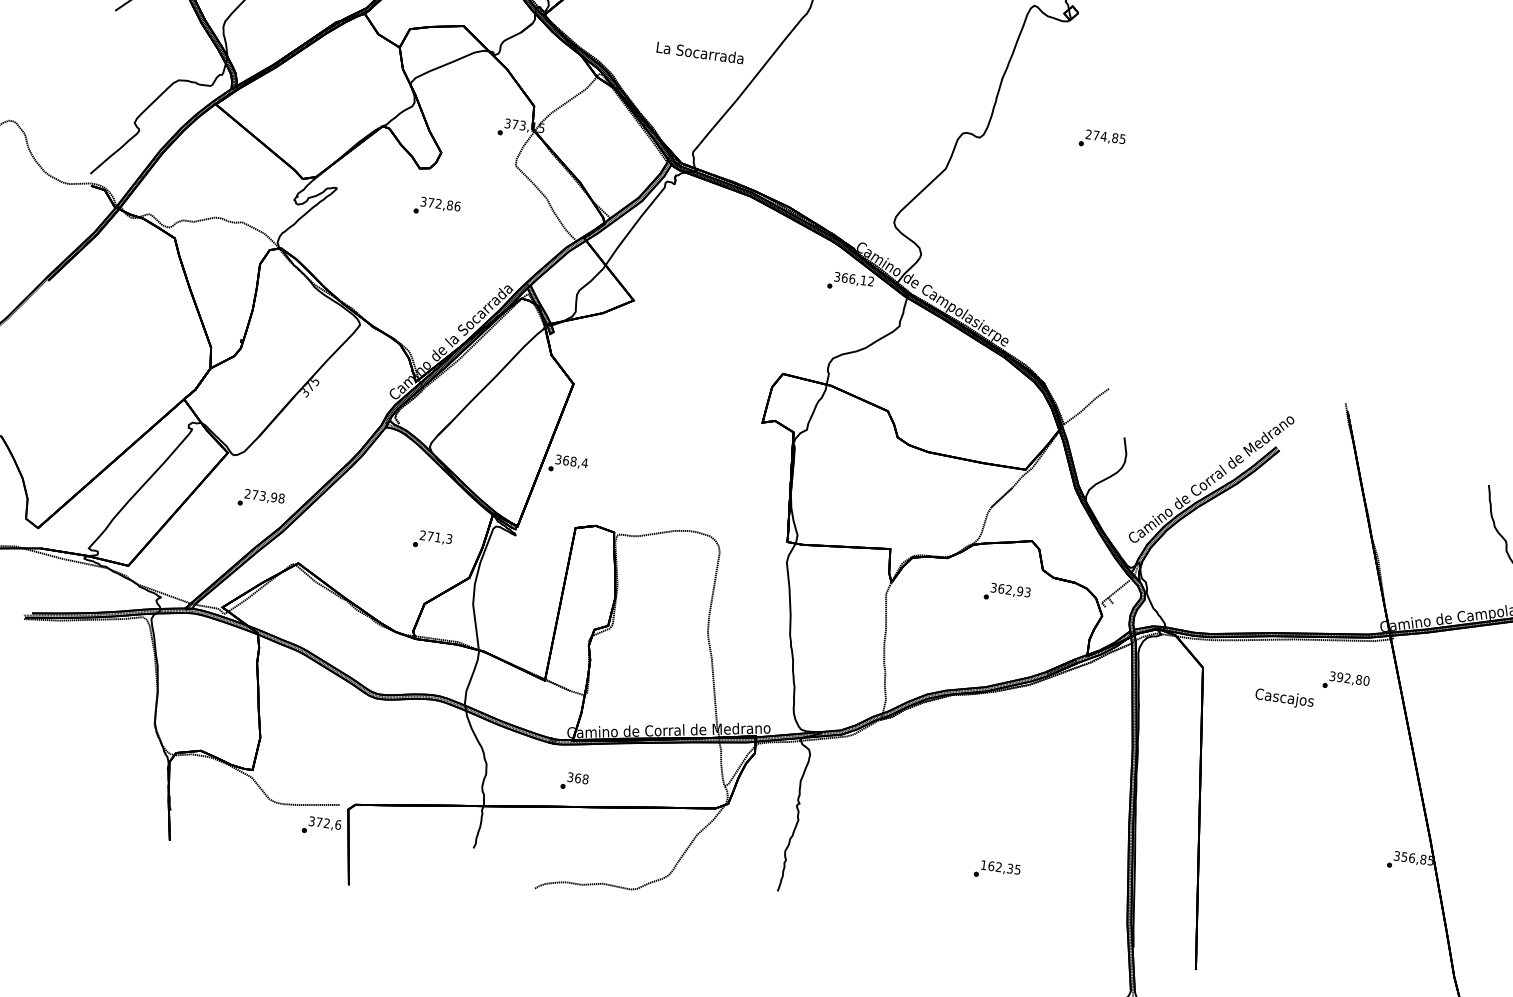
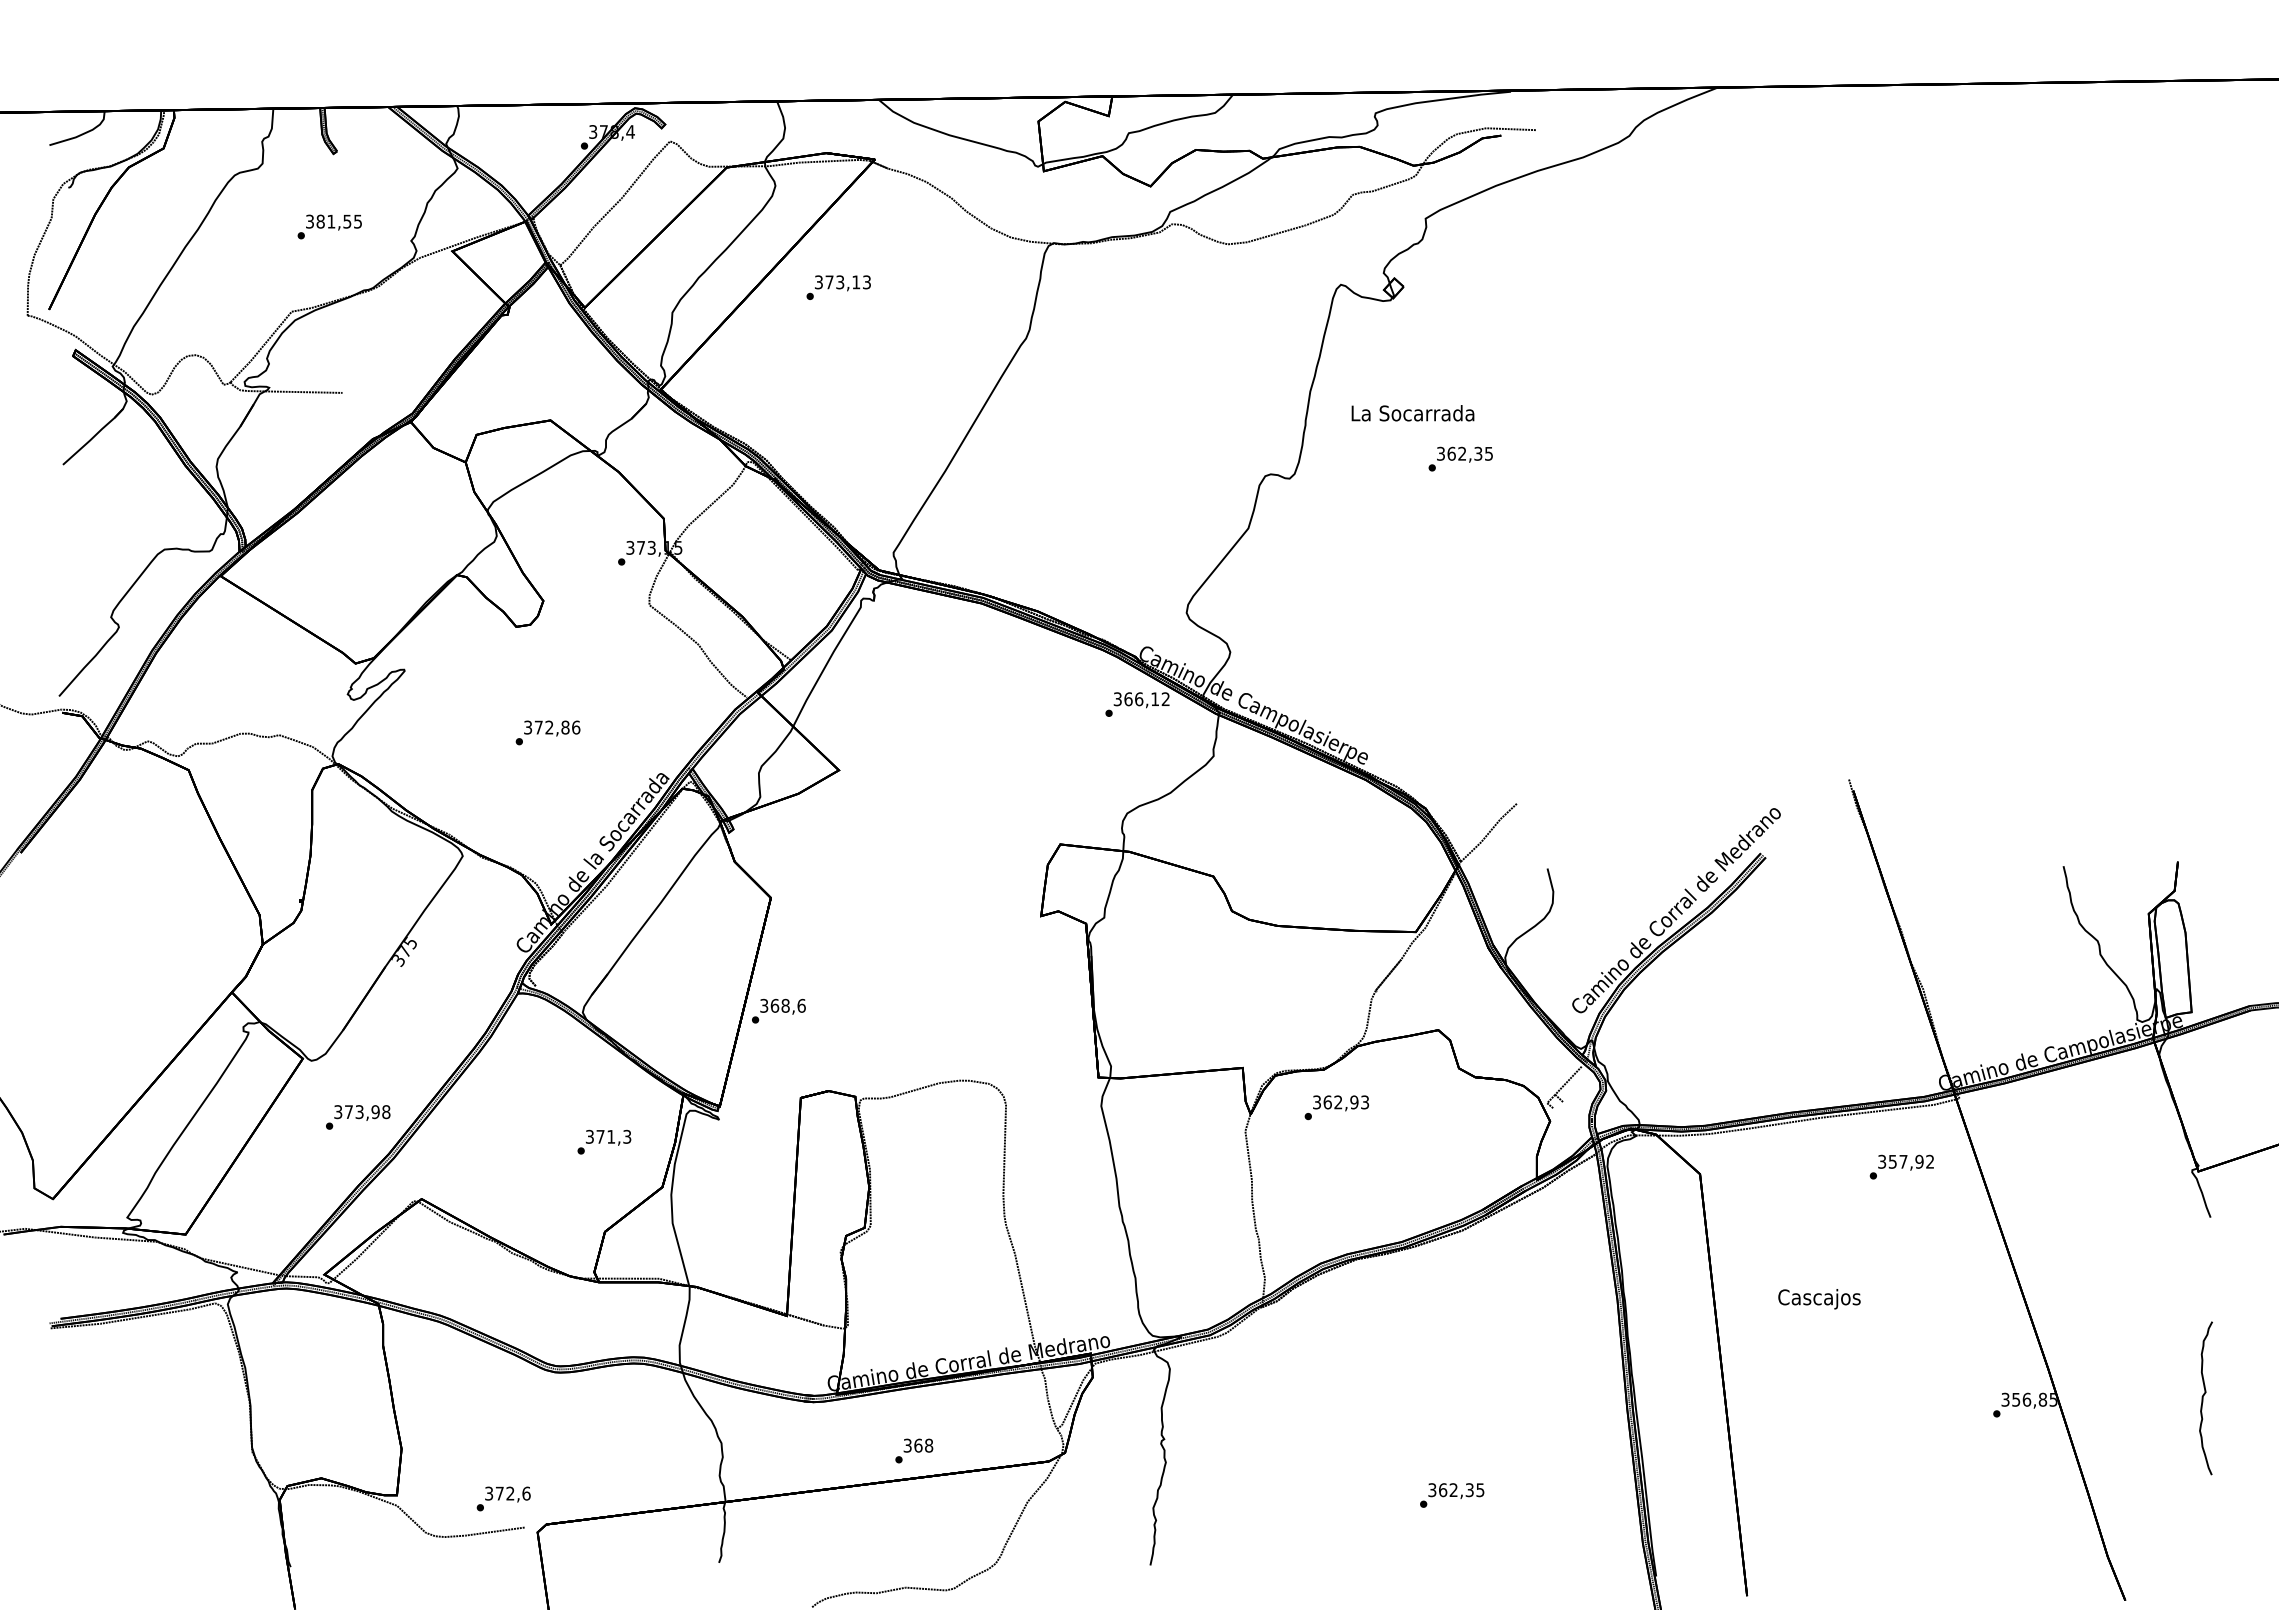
text: (699, 53) -> (1412, 413), moved
text: (1101, 136) -> (1459, 453), 274,85 -> 362,35
text: (436, 207) -> (547, 732), moved
text: (584, 462) -> (801, 1005), 368,4 -> 368,6
text: (247, 494) -> (338, 1112), 273,98 -> 373,98
text: (422, 535) -> (589, 1136), 271,3 -> 371,3
text: (1007, 593) -> (1336, 1107), moved
text: (1353, 678) -> (1911, 1161), 392,80 -> 357,92
text: (1284, 699) -> (1819, 1299), moved
text: (574, 781) -> (914, 1450), moved
text: (321, 826) -> (503, 1498), moved
text: (983, 865) -> (1432, 1490), 162,35 -> 362,35

